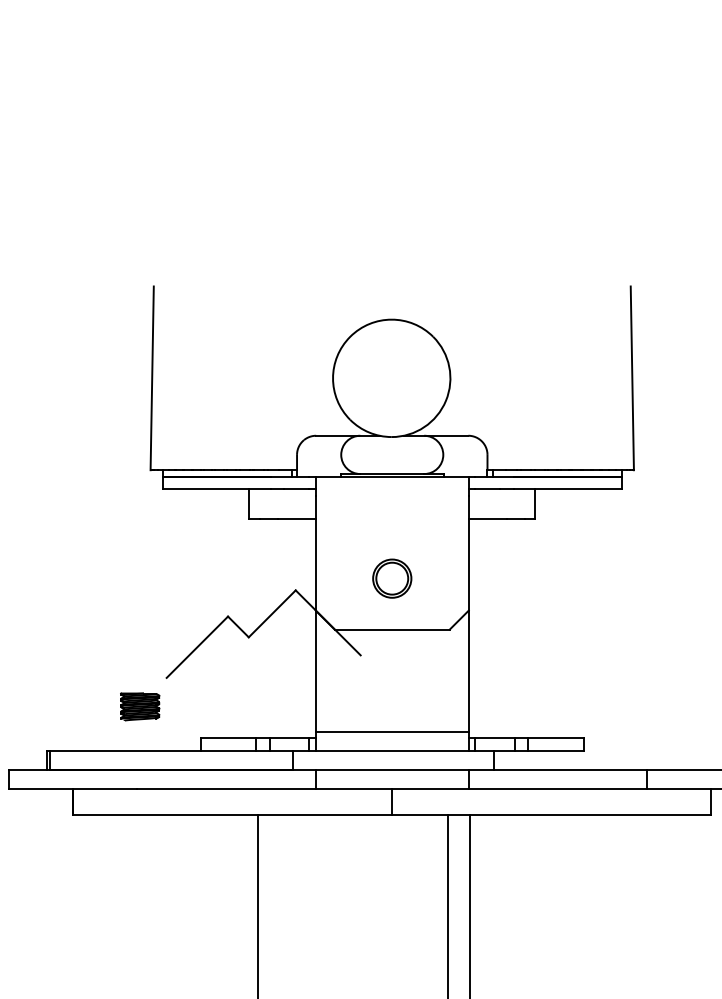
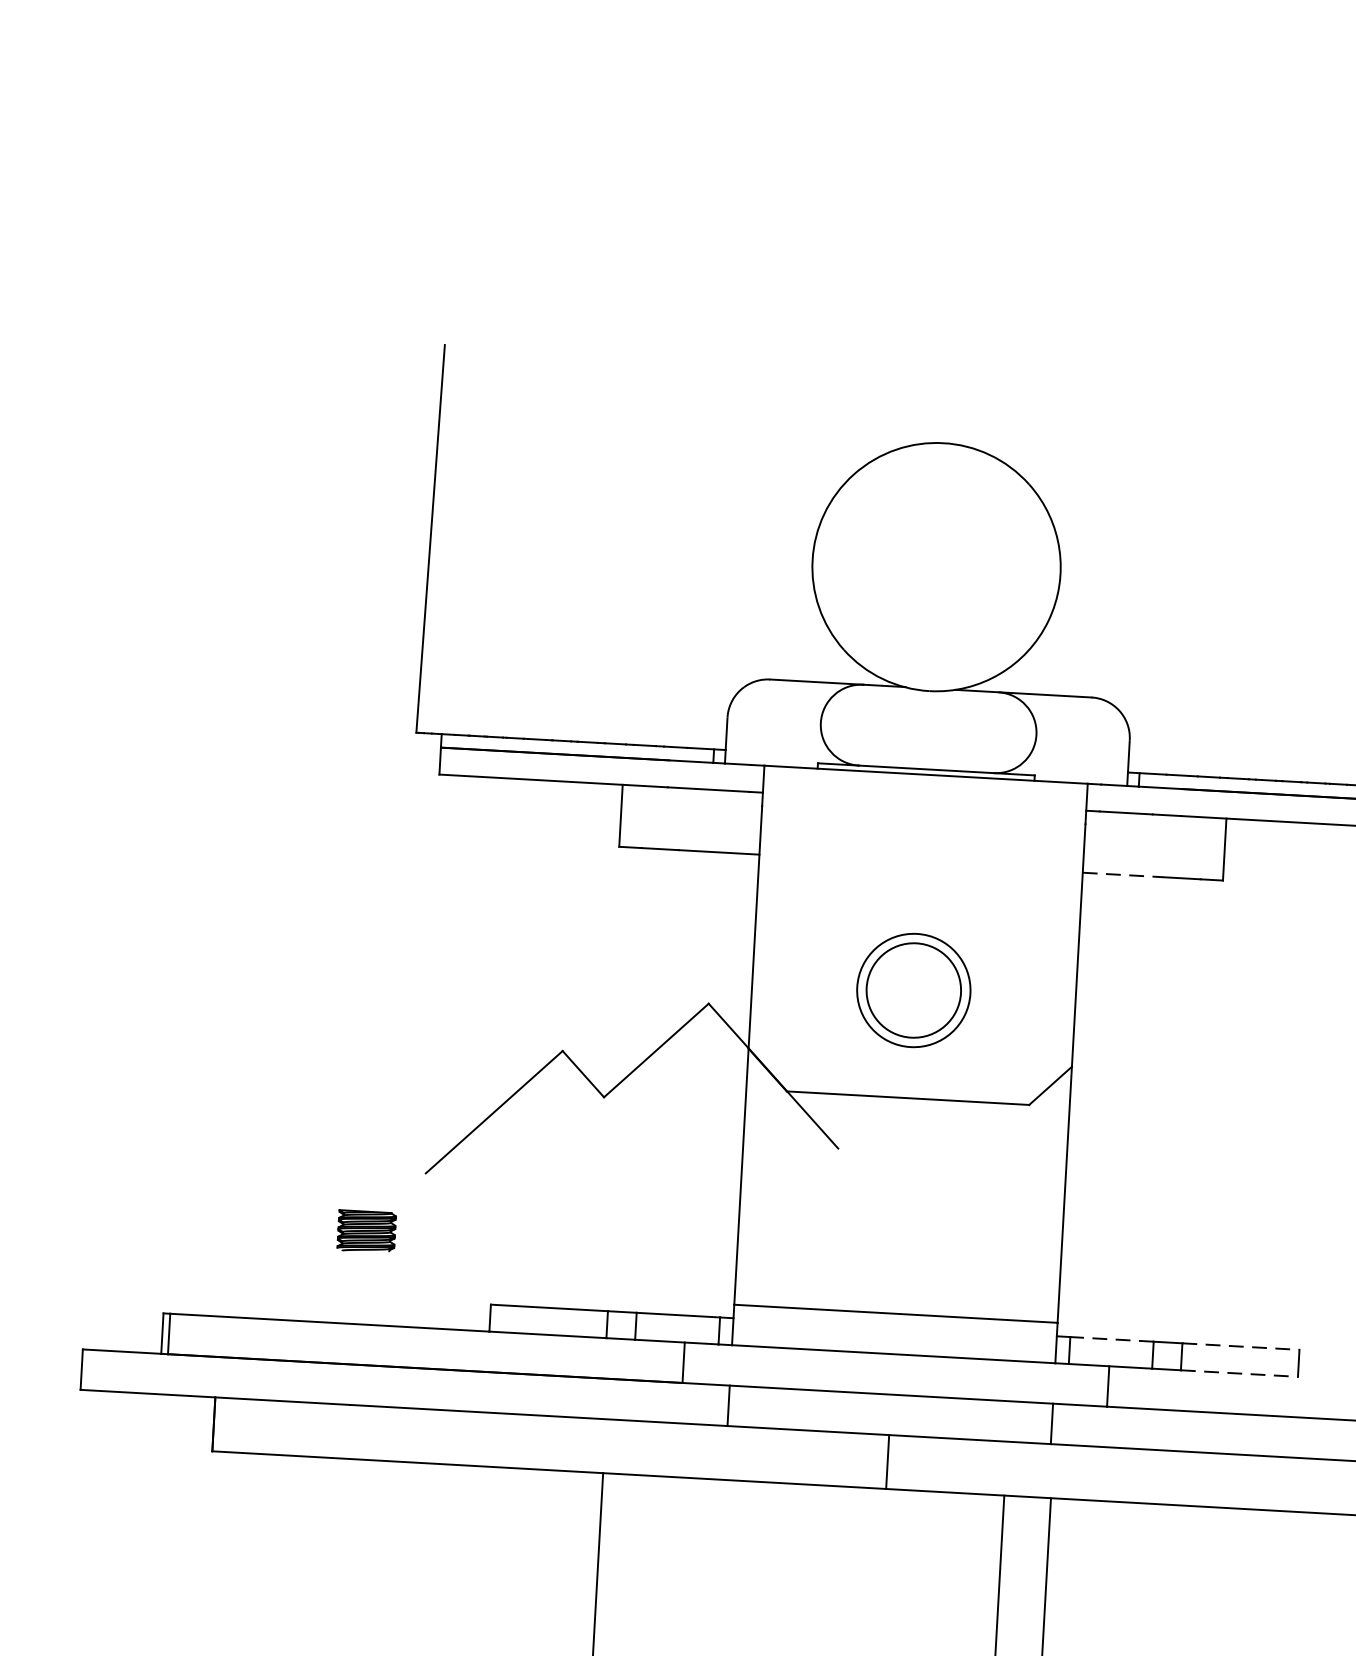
line: (488, 518) -> (1124, 874), solid -> dashed
part: (392, 578) -> (914, 990), size x1.4
part: (140, 706) -> (367, 1230), size x0.7
line: (494, 738) -> (1111, 1340), solid -> dashed
line: (555, 738) -> (1239, 1347), solid -> dashed
line: (555, 750) -> (1238, 1372), solid -> dashed

